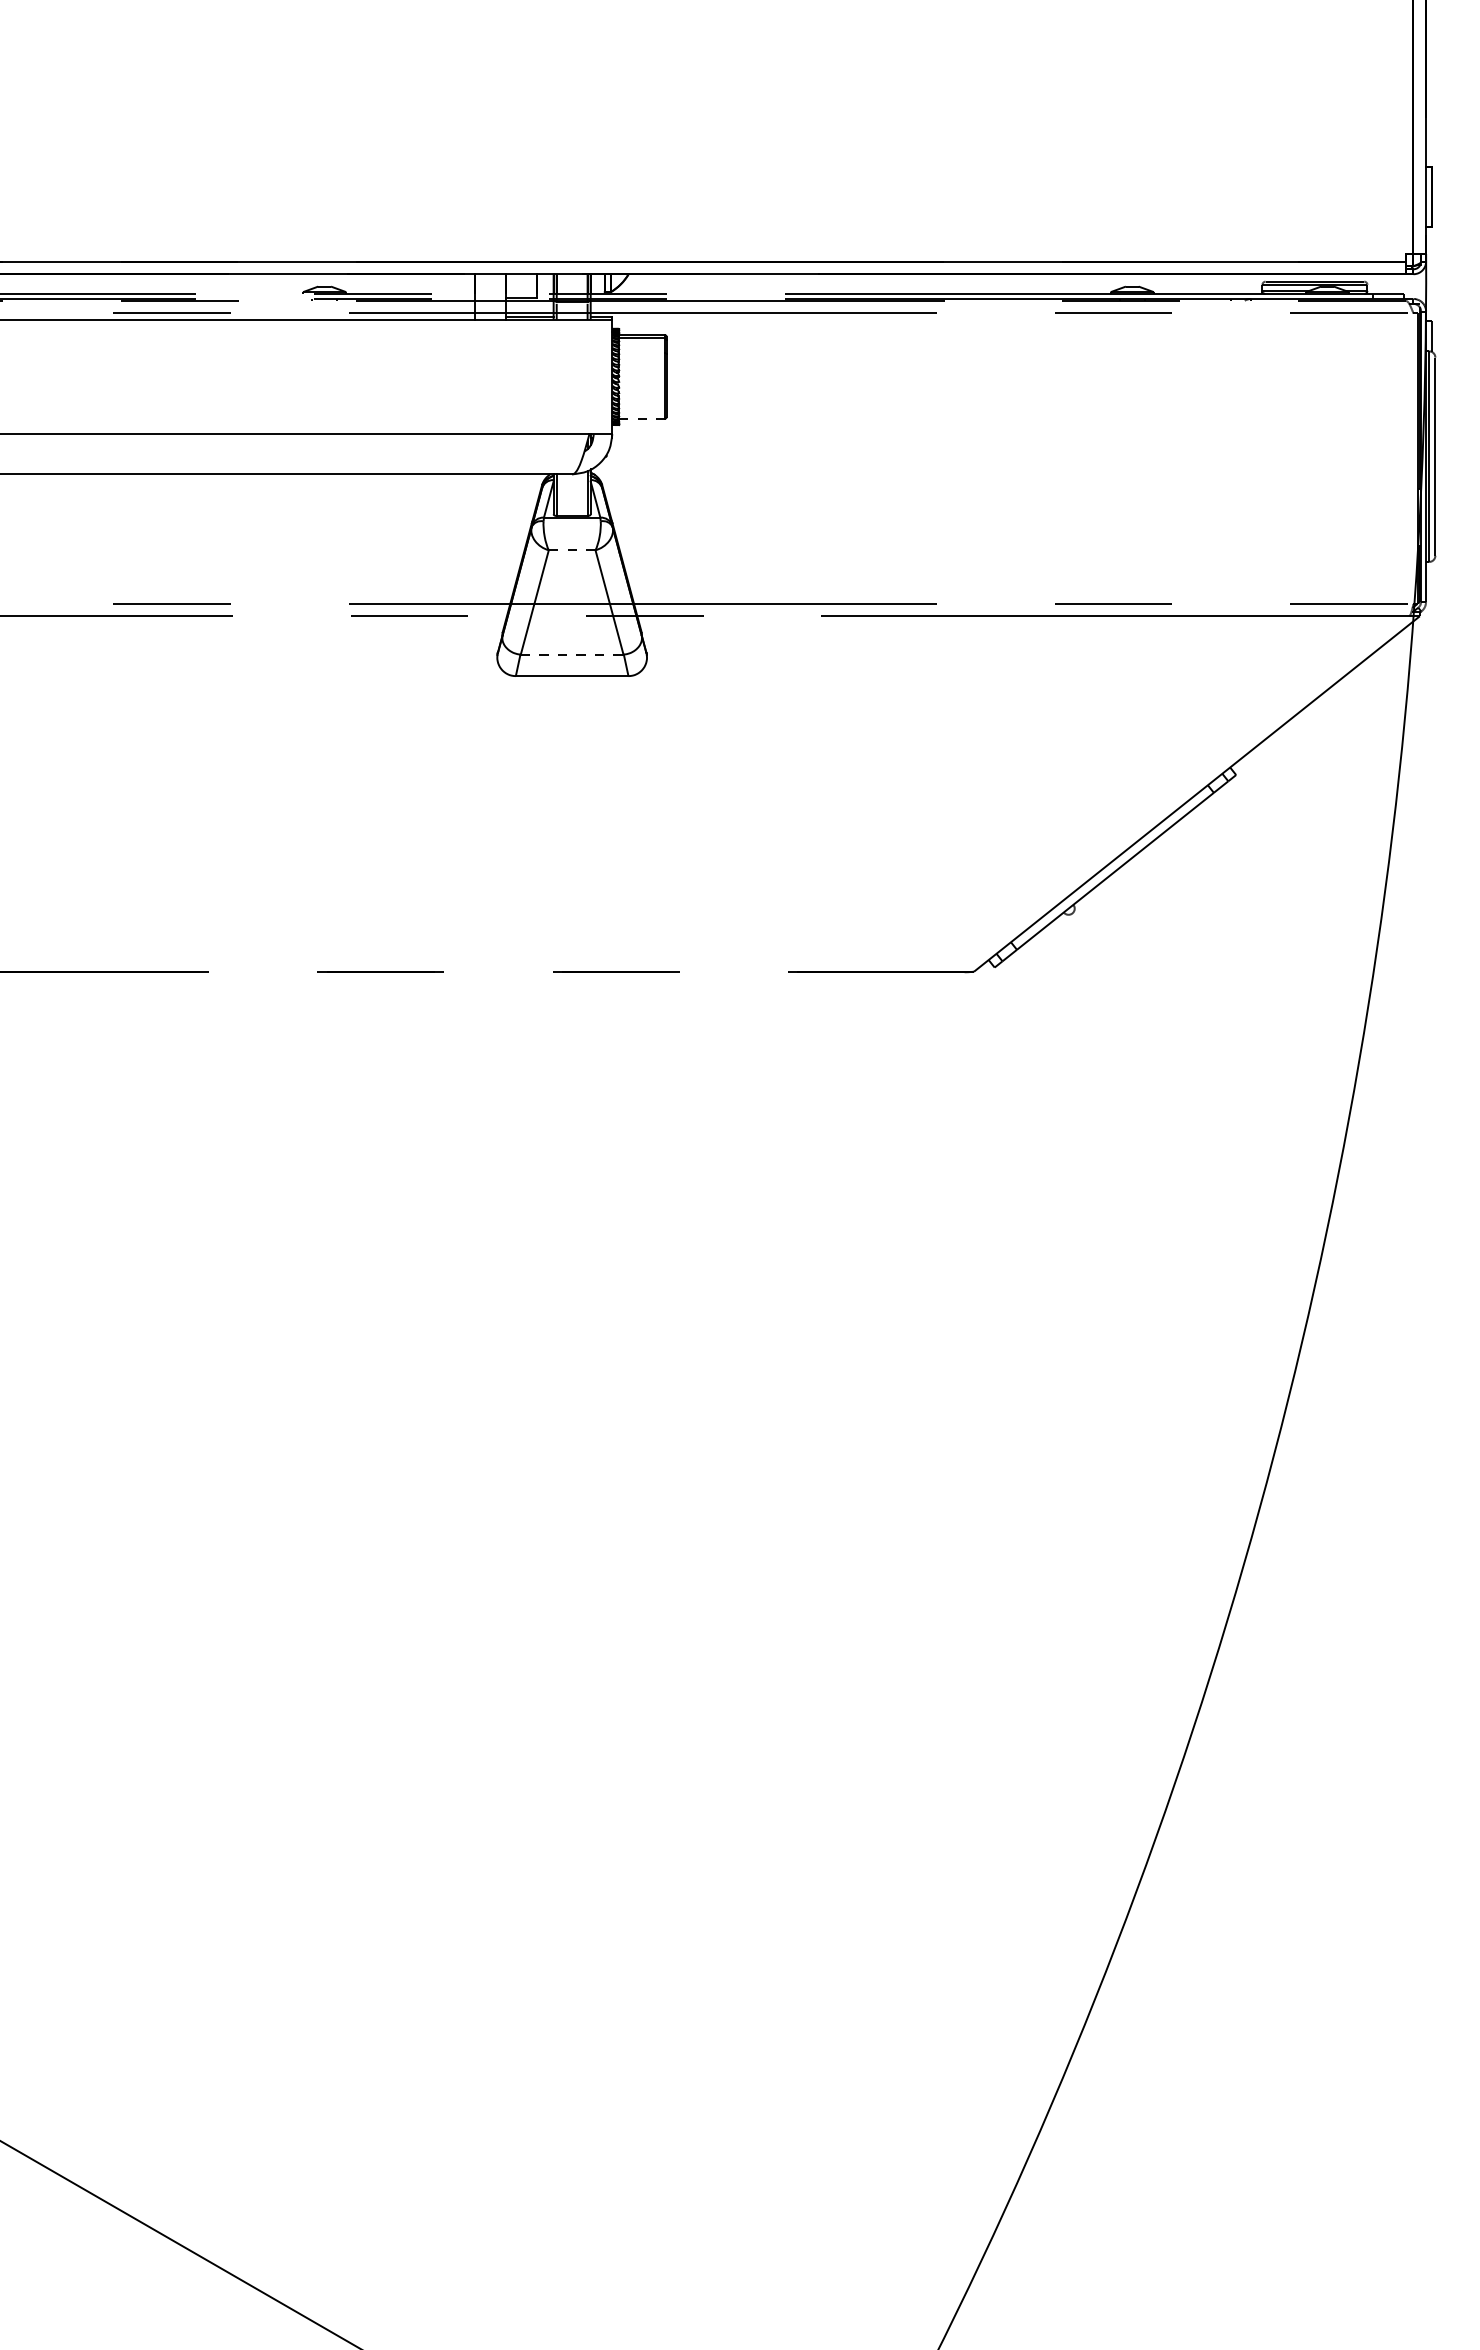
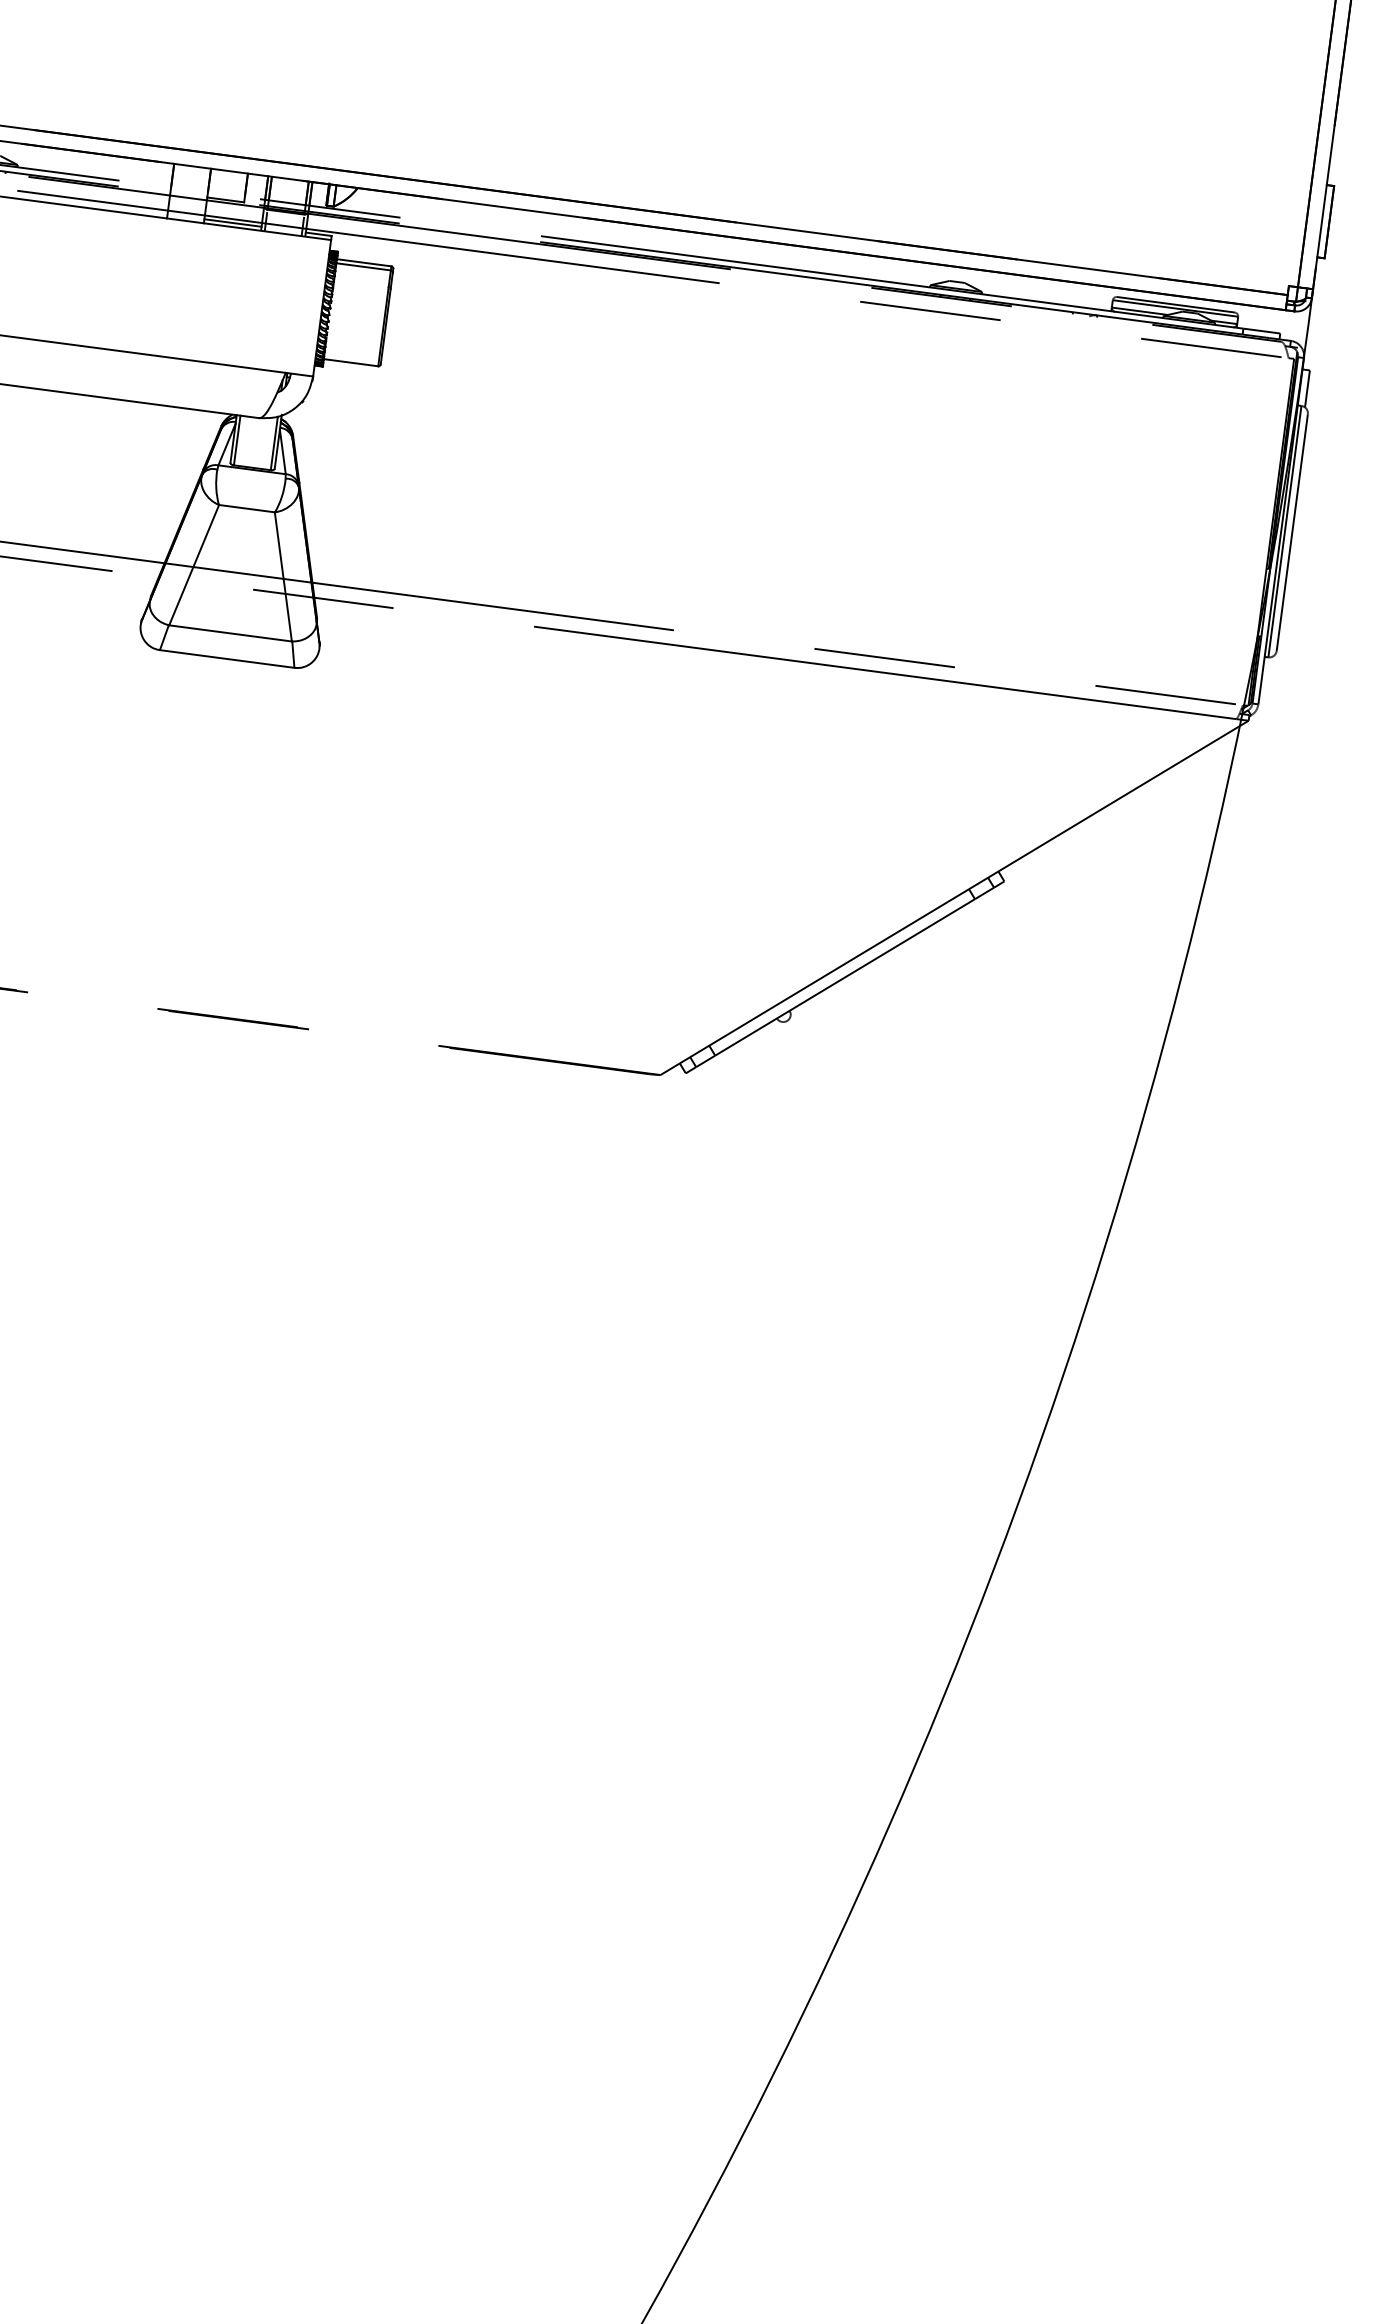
line: (642, 418) -> (351, 362), dashed -> solid
line: (571, 550) -> (246, 508), dashed -> solid
line: (572, 654) -> (230, 633), dashed -> solid

